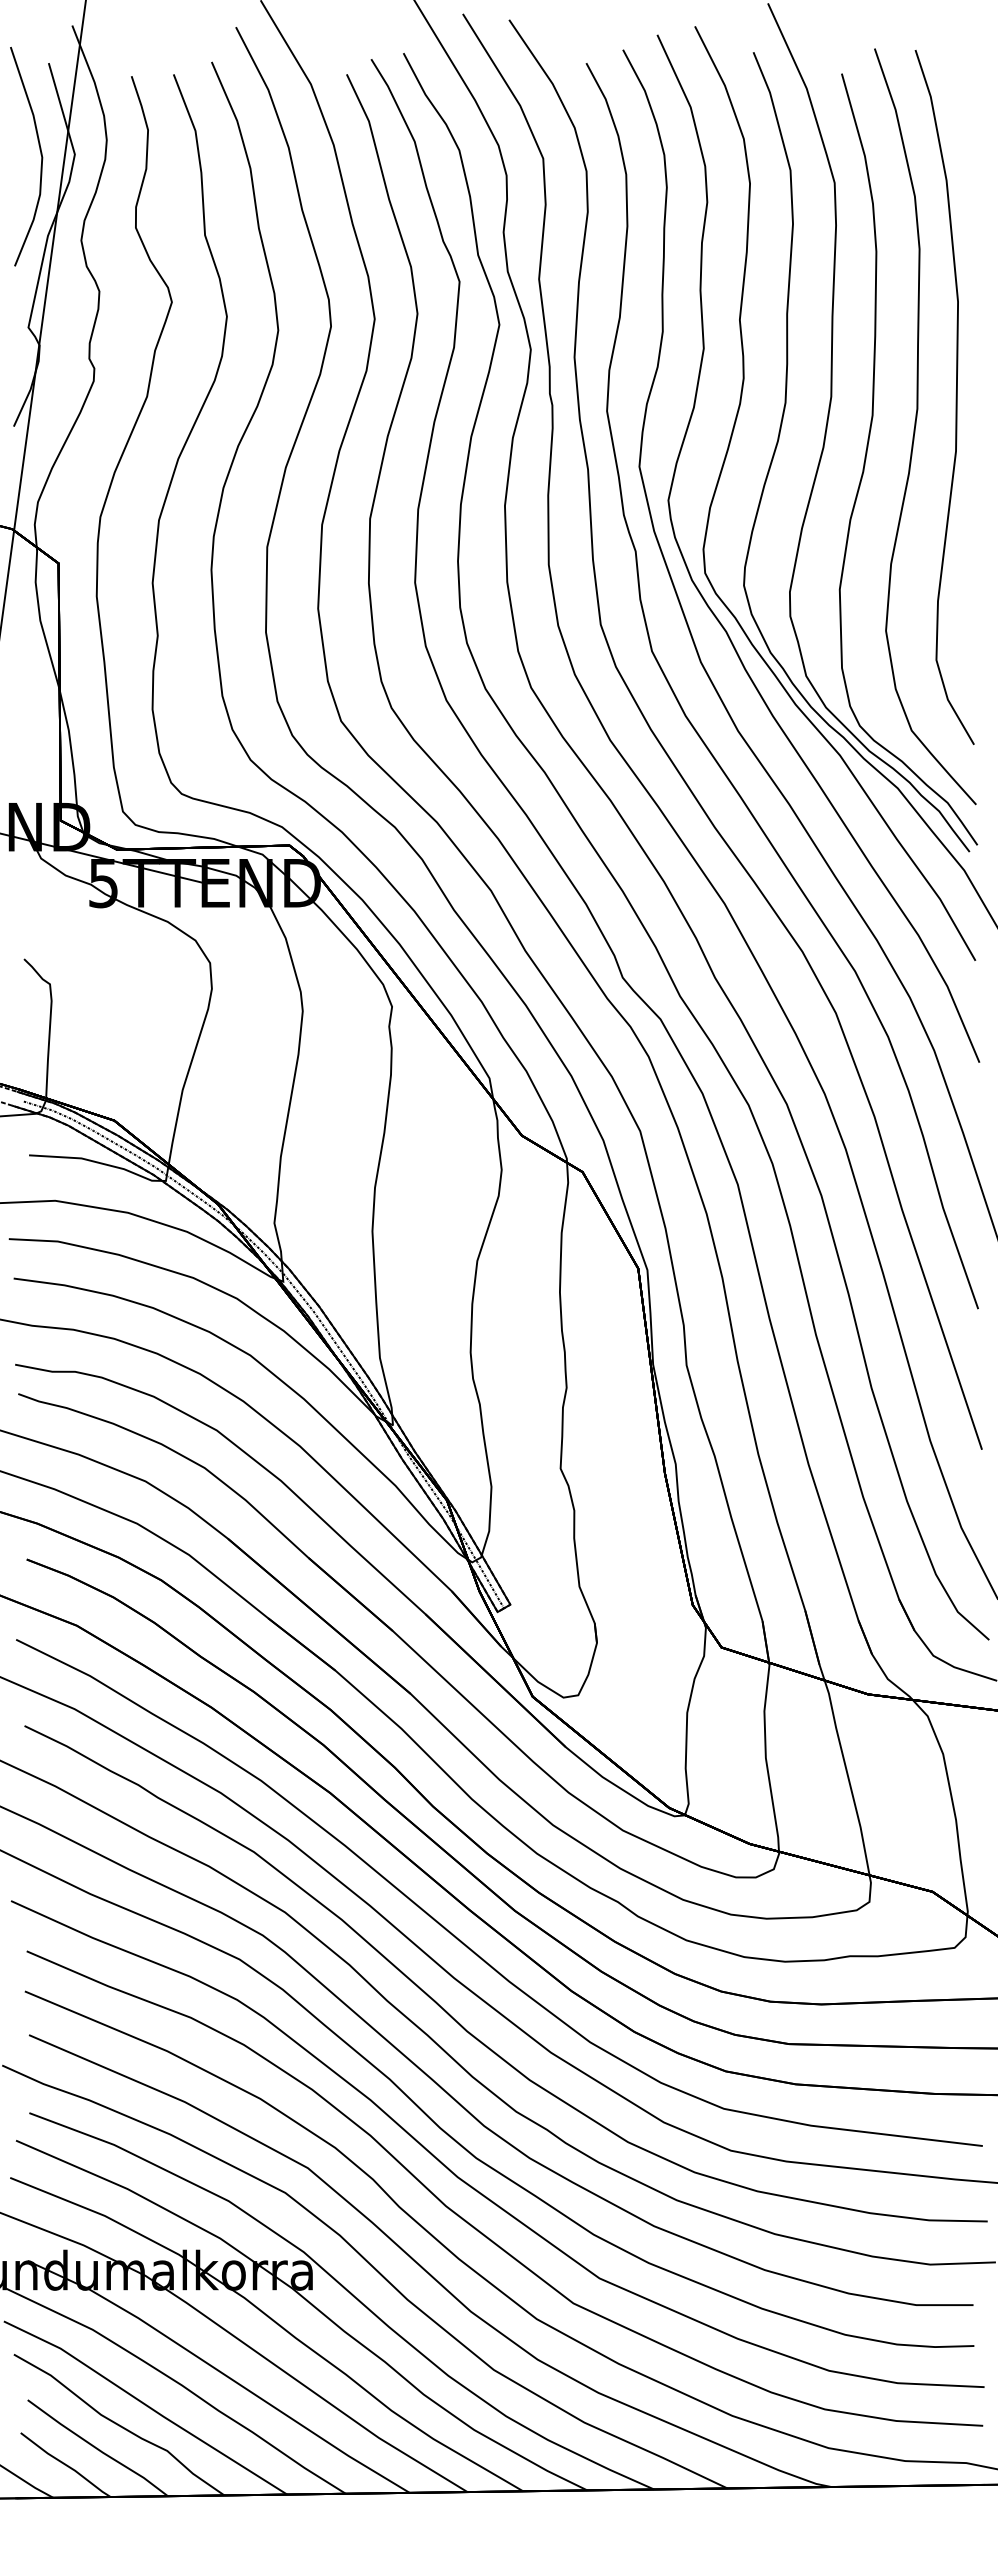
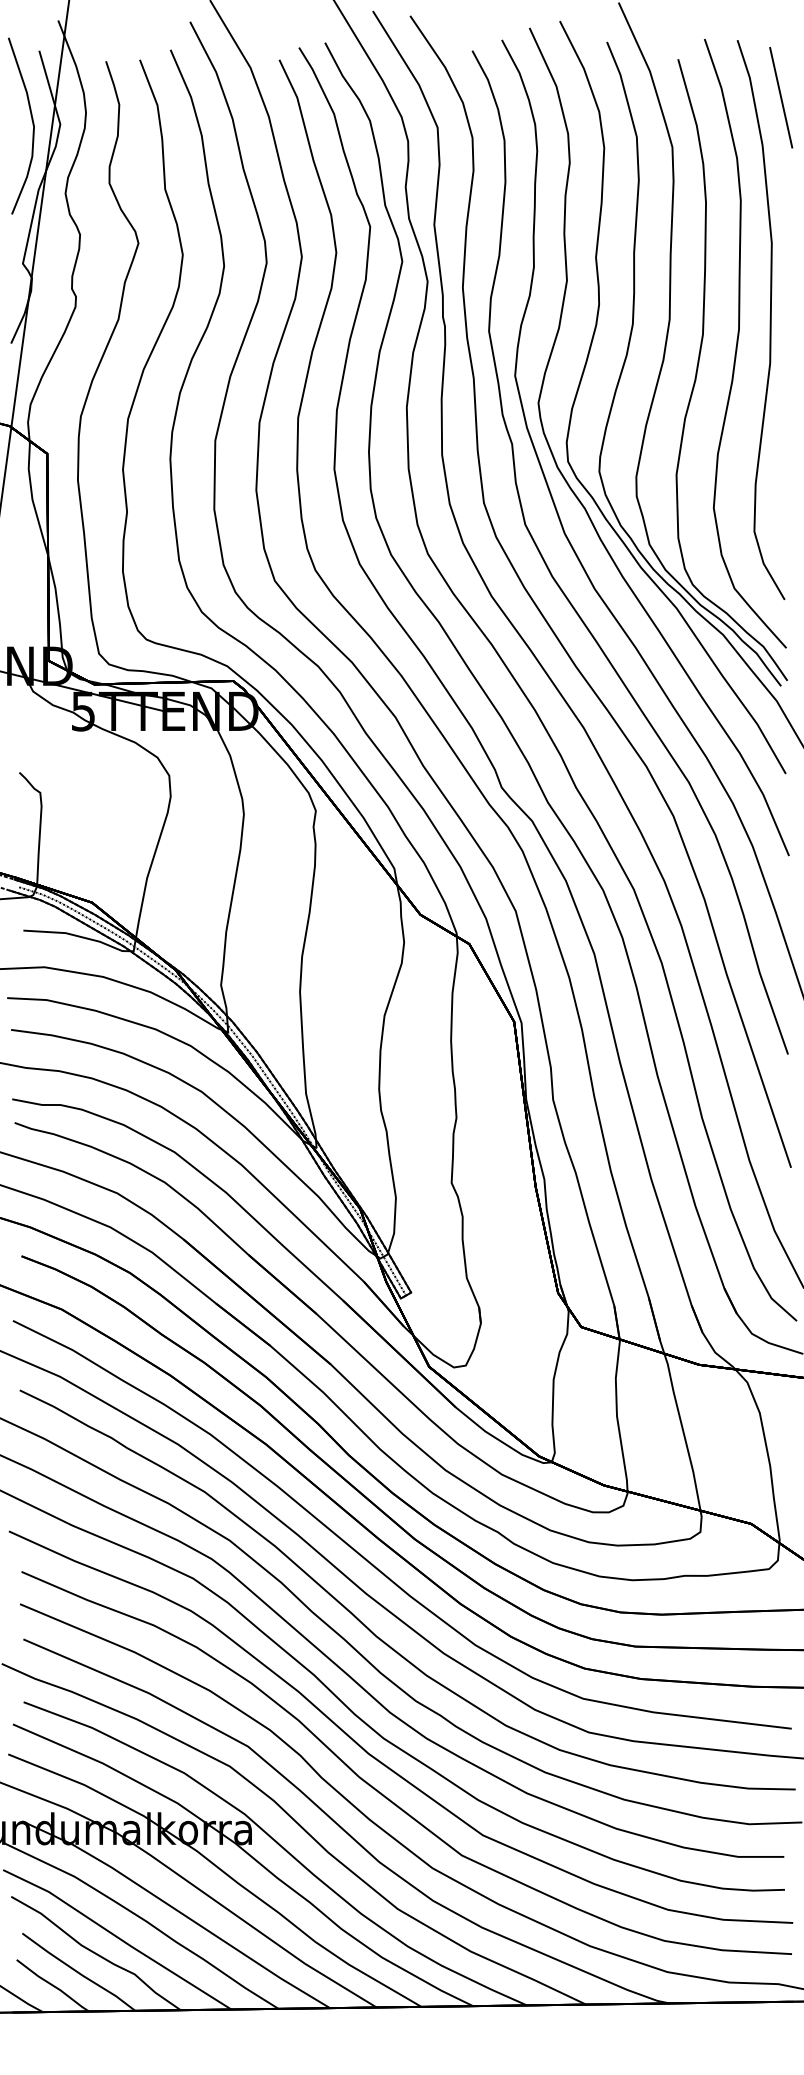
line: (969, 121) -> (781, 97), added

